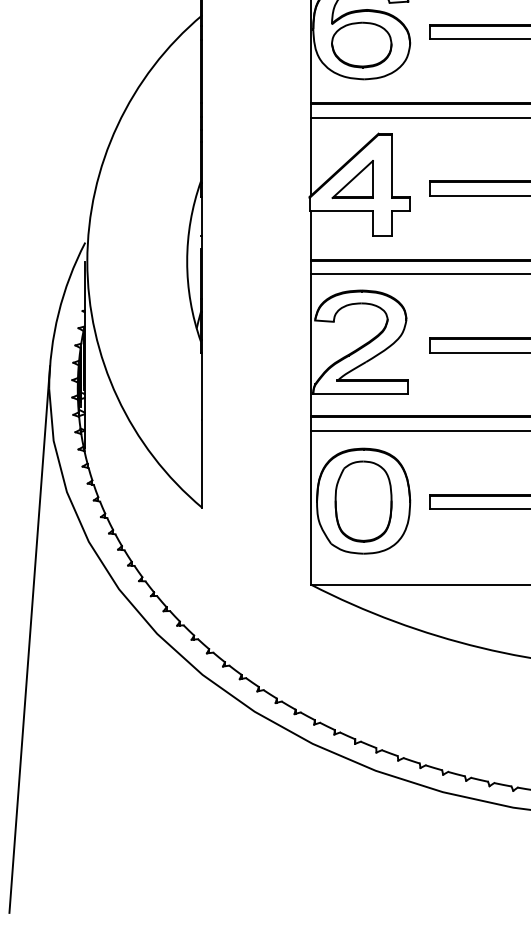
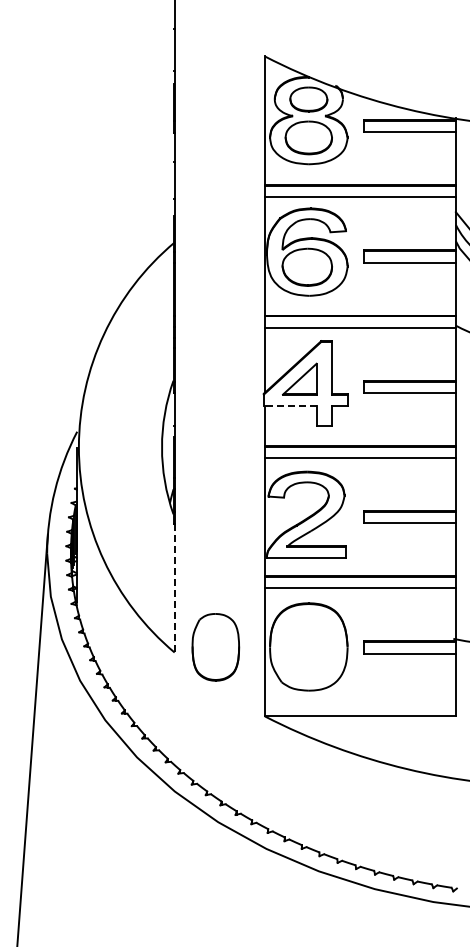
line: (340, 211) -> (289, 405), solid -> dashed
line: (202, 430) -> (174, 588), solid -> dashed
part: (363, 501) -> (215, 647), moved

